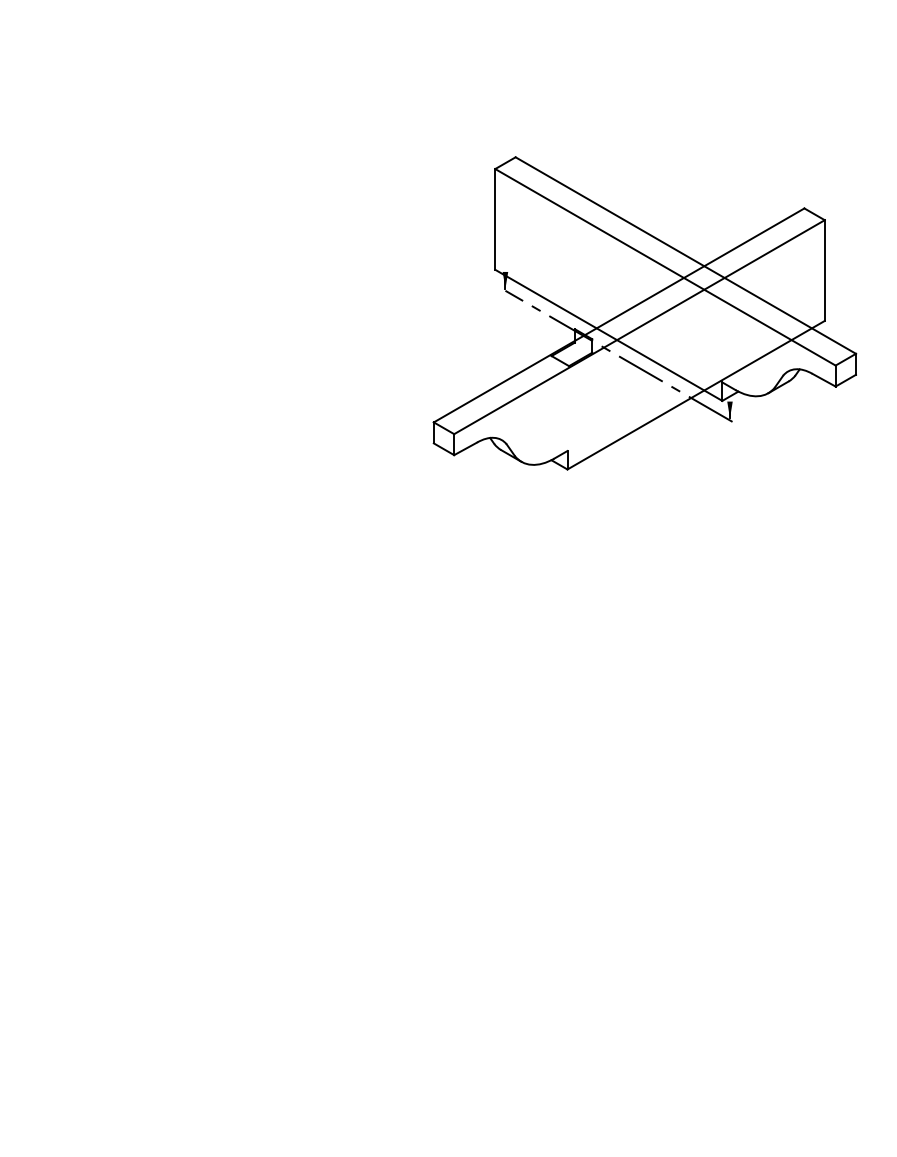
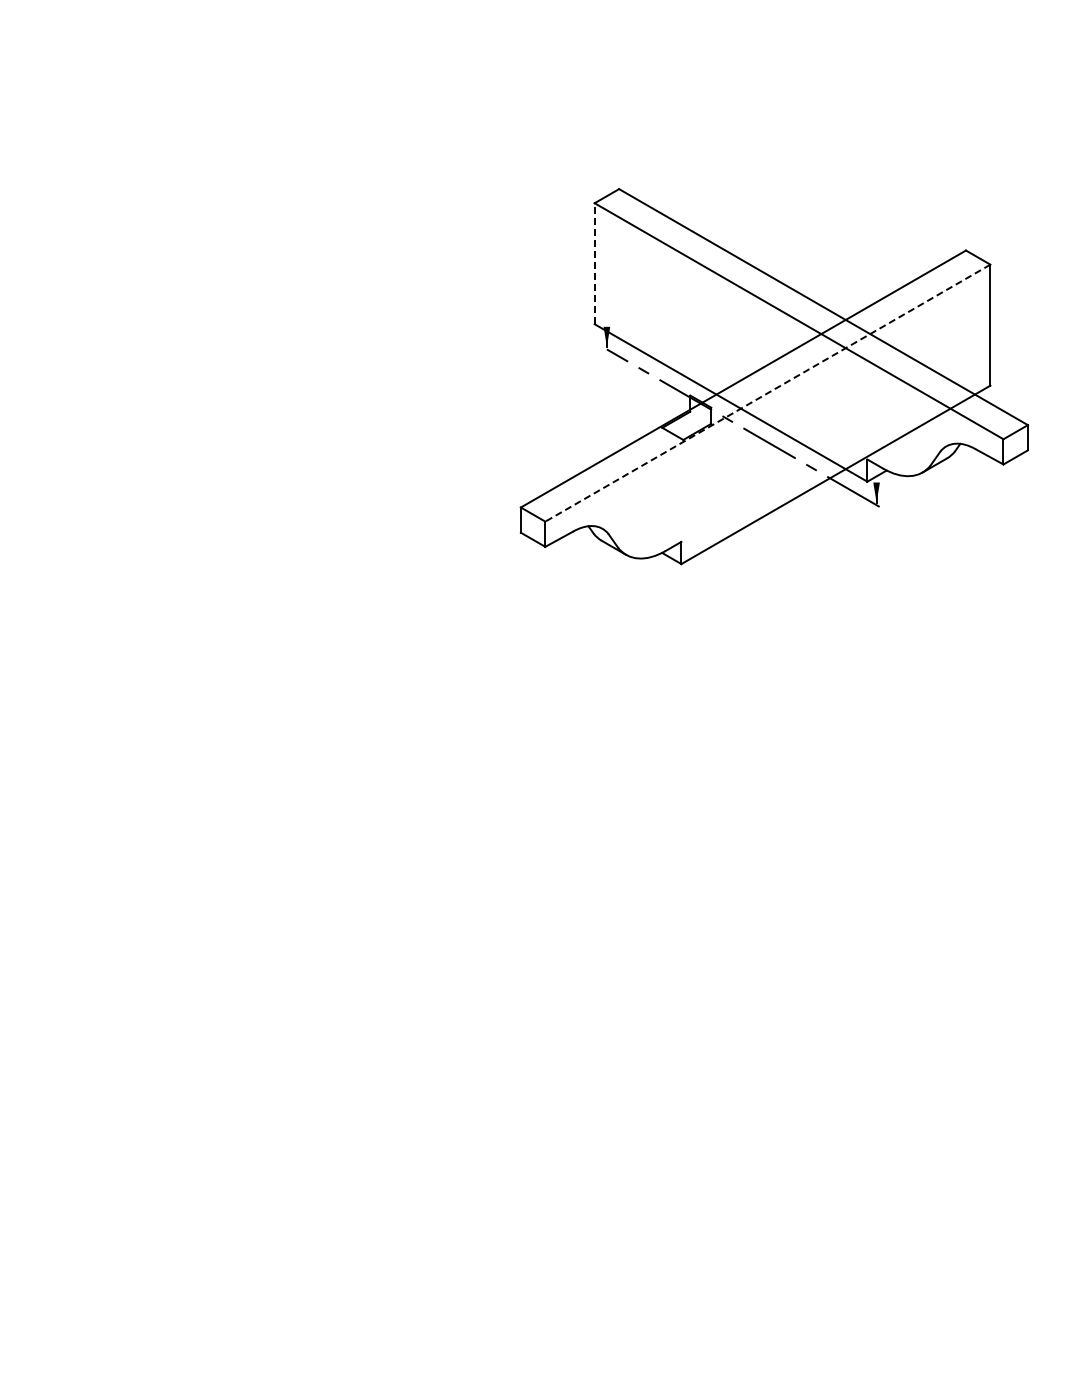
line: (495, 219) -> (594, 263), solid -> dashed
line: (639, 327) -> (767, 393), solid -> dashed

